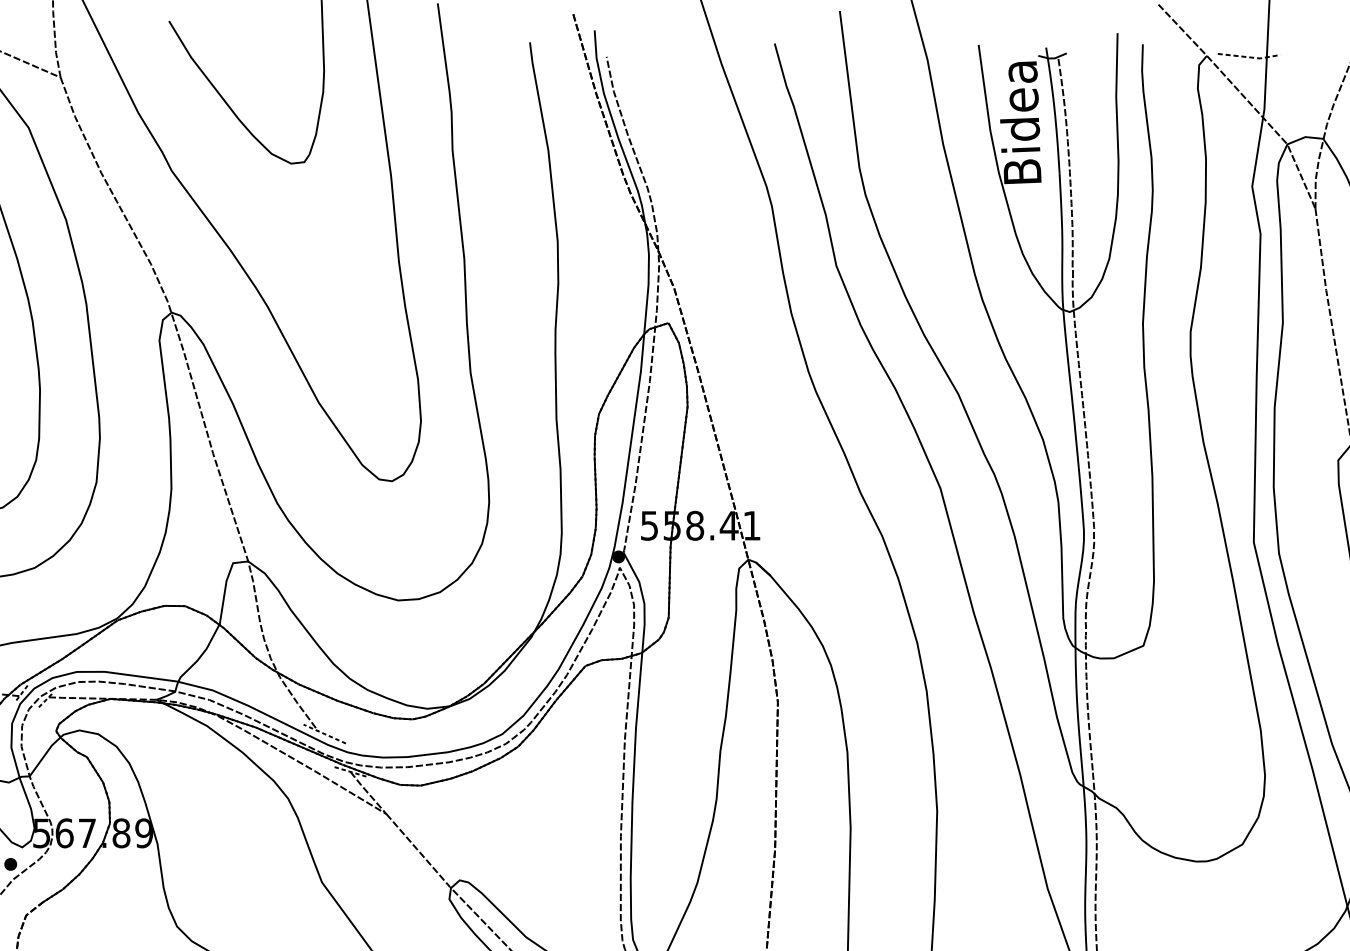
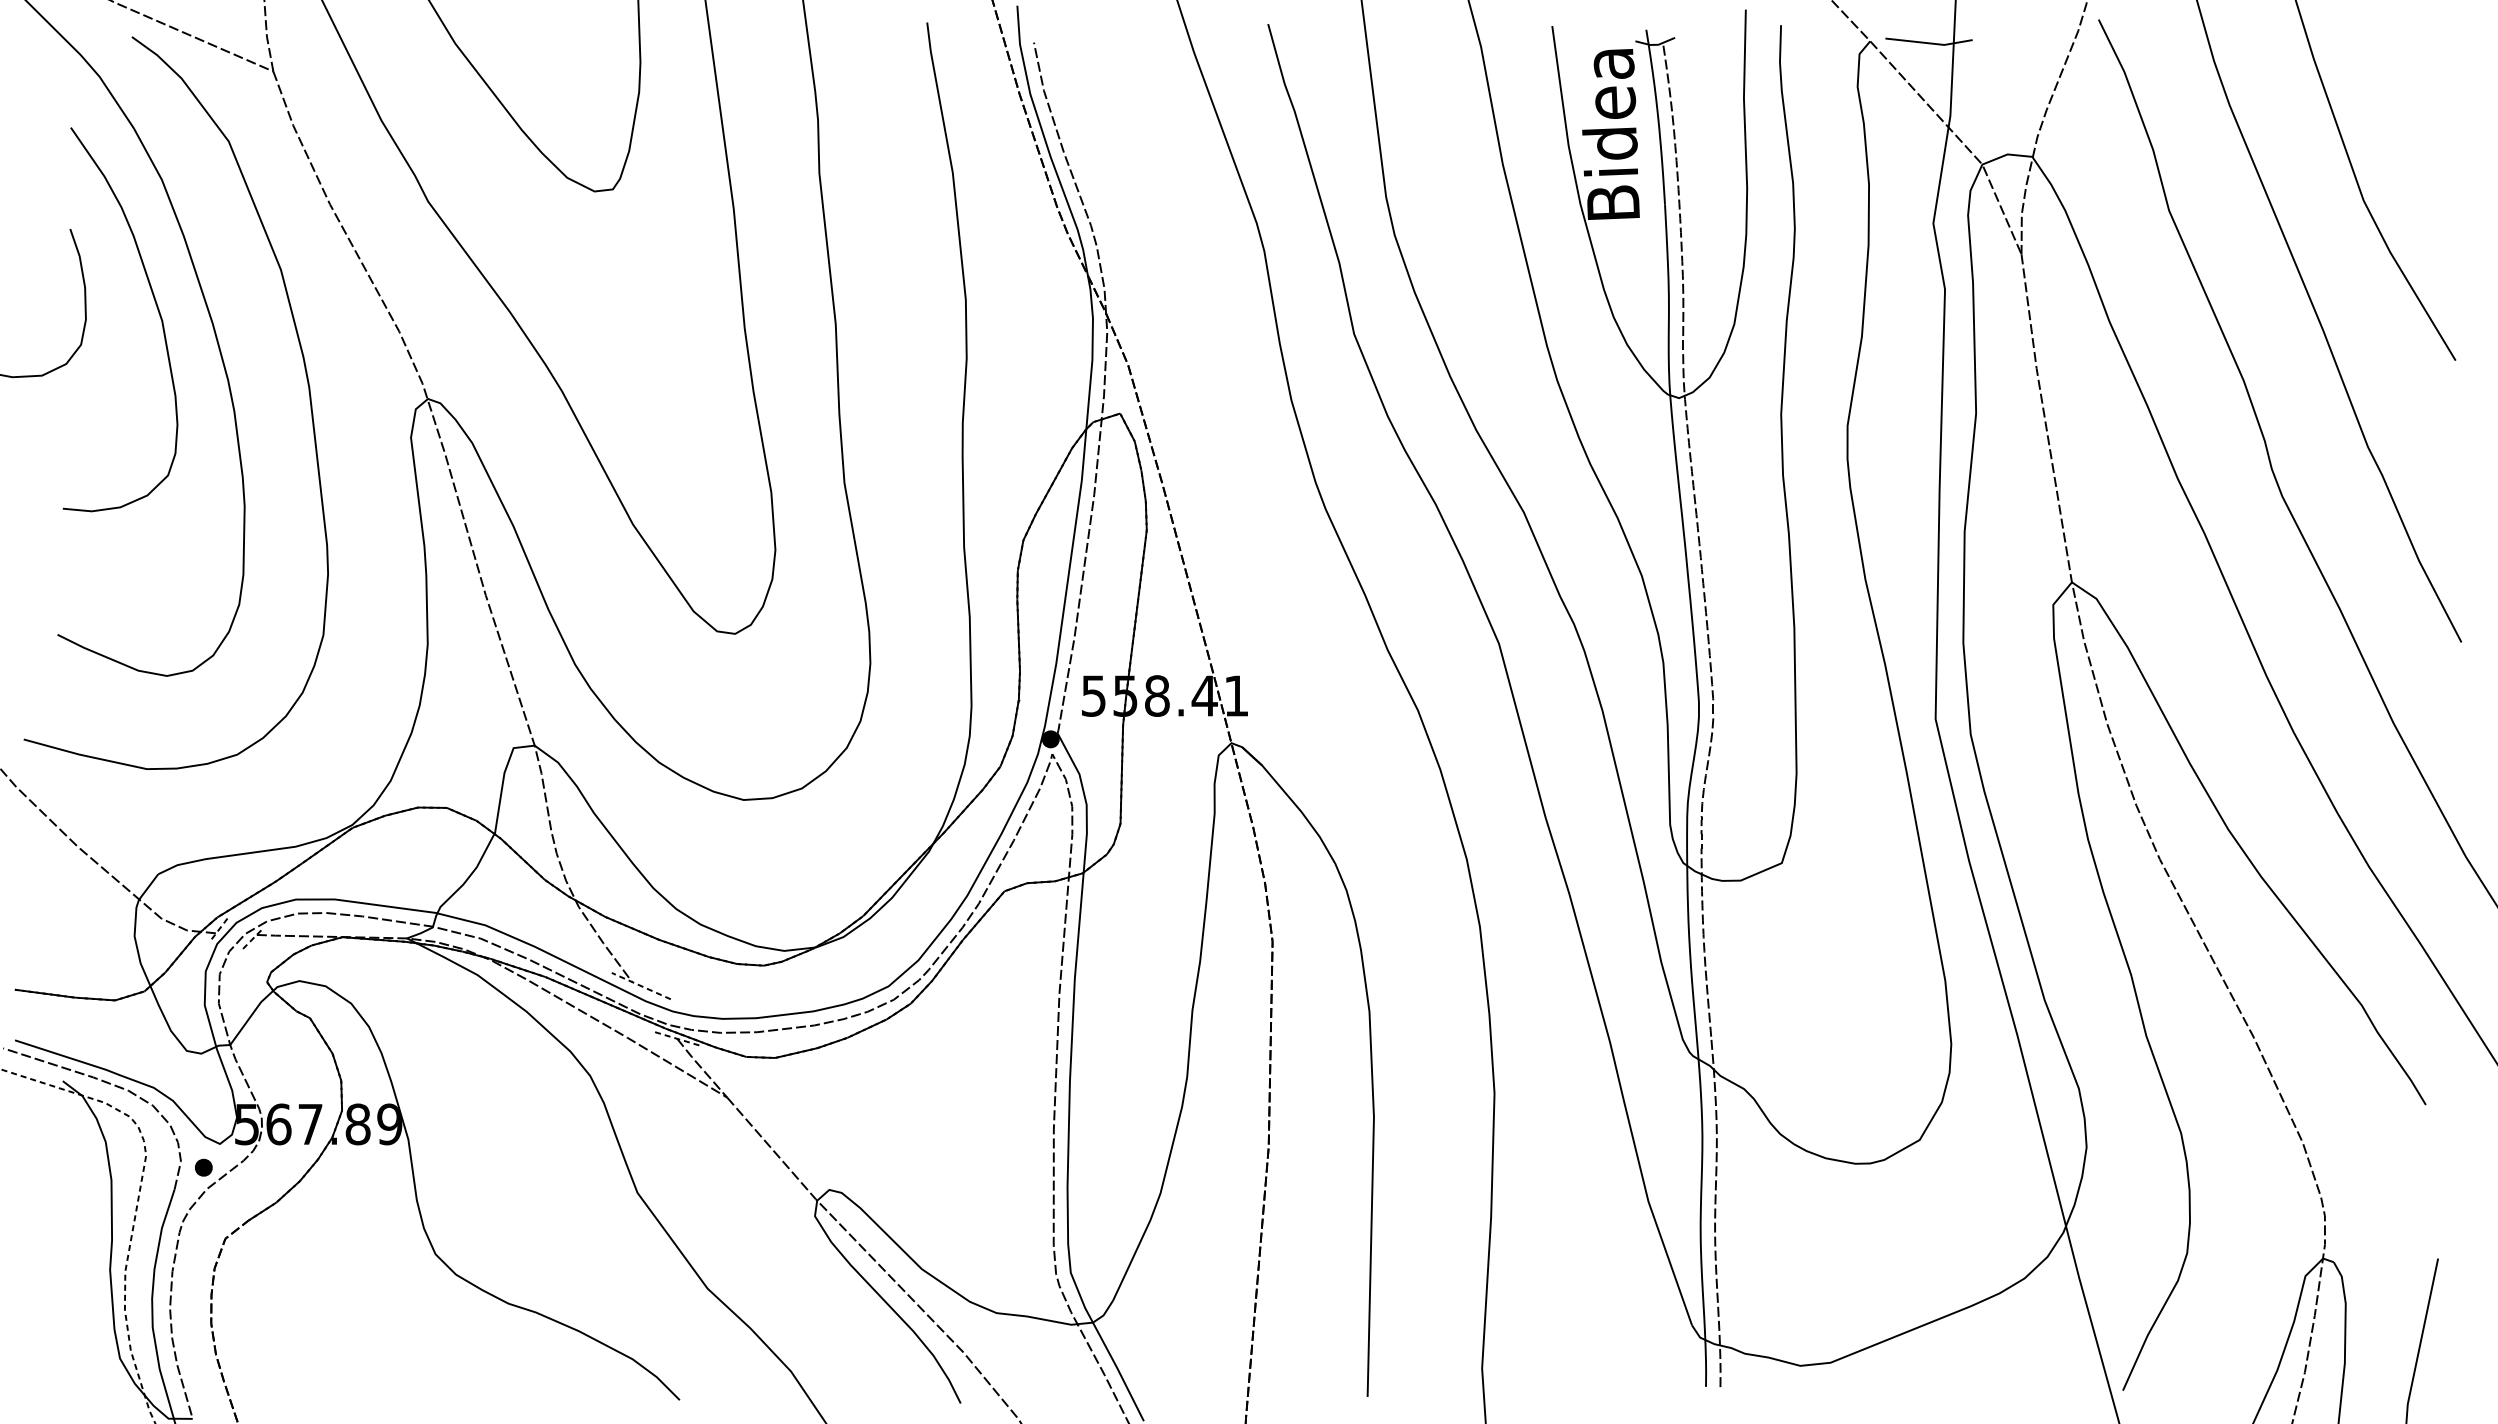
line: (1249, 57) -> (1929, 43), dashed -> solid

